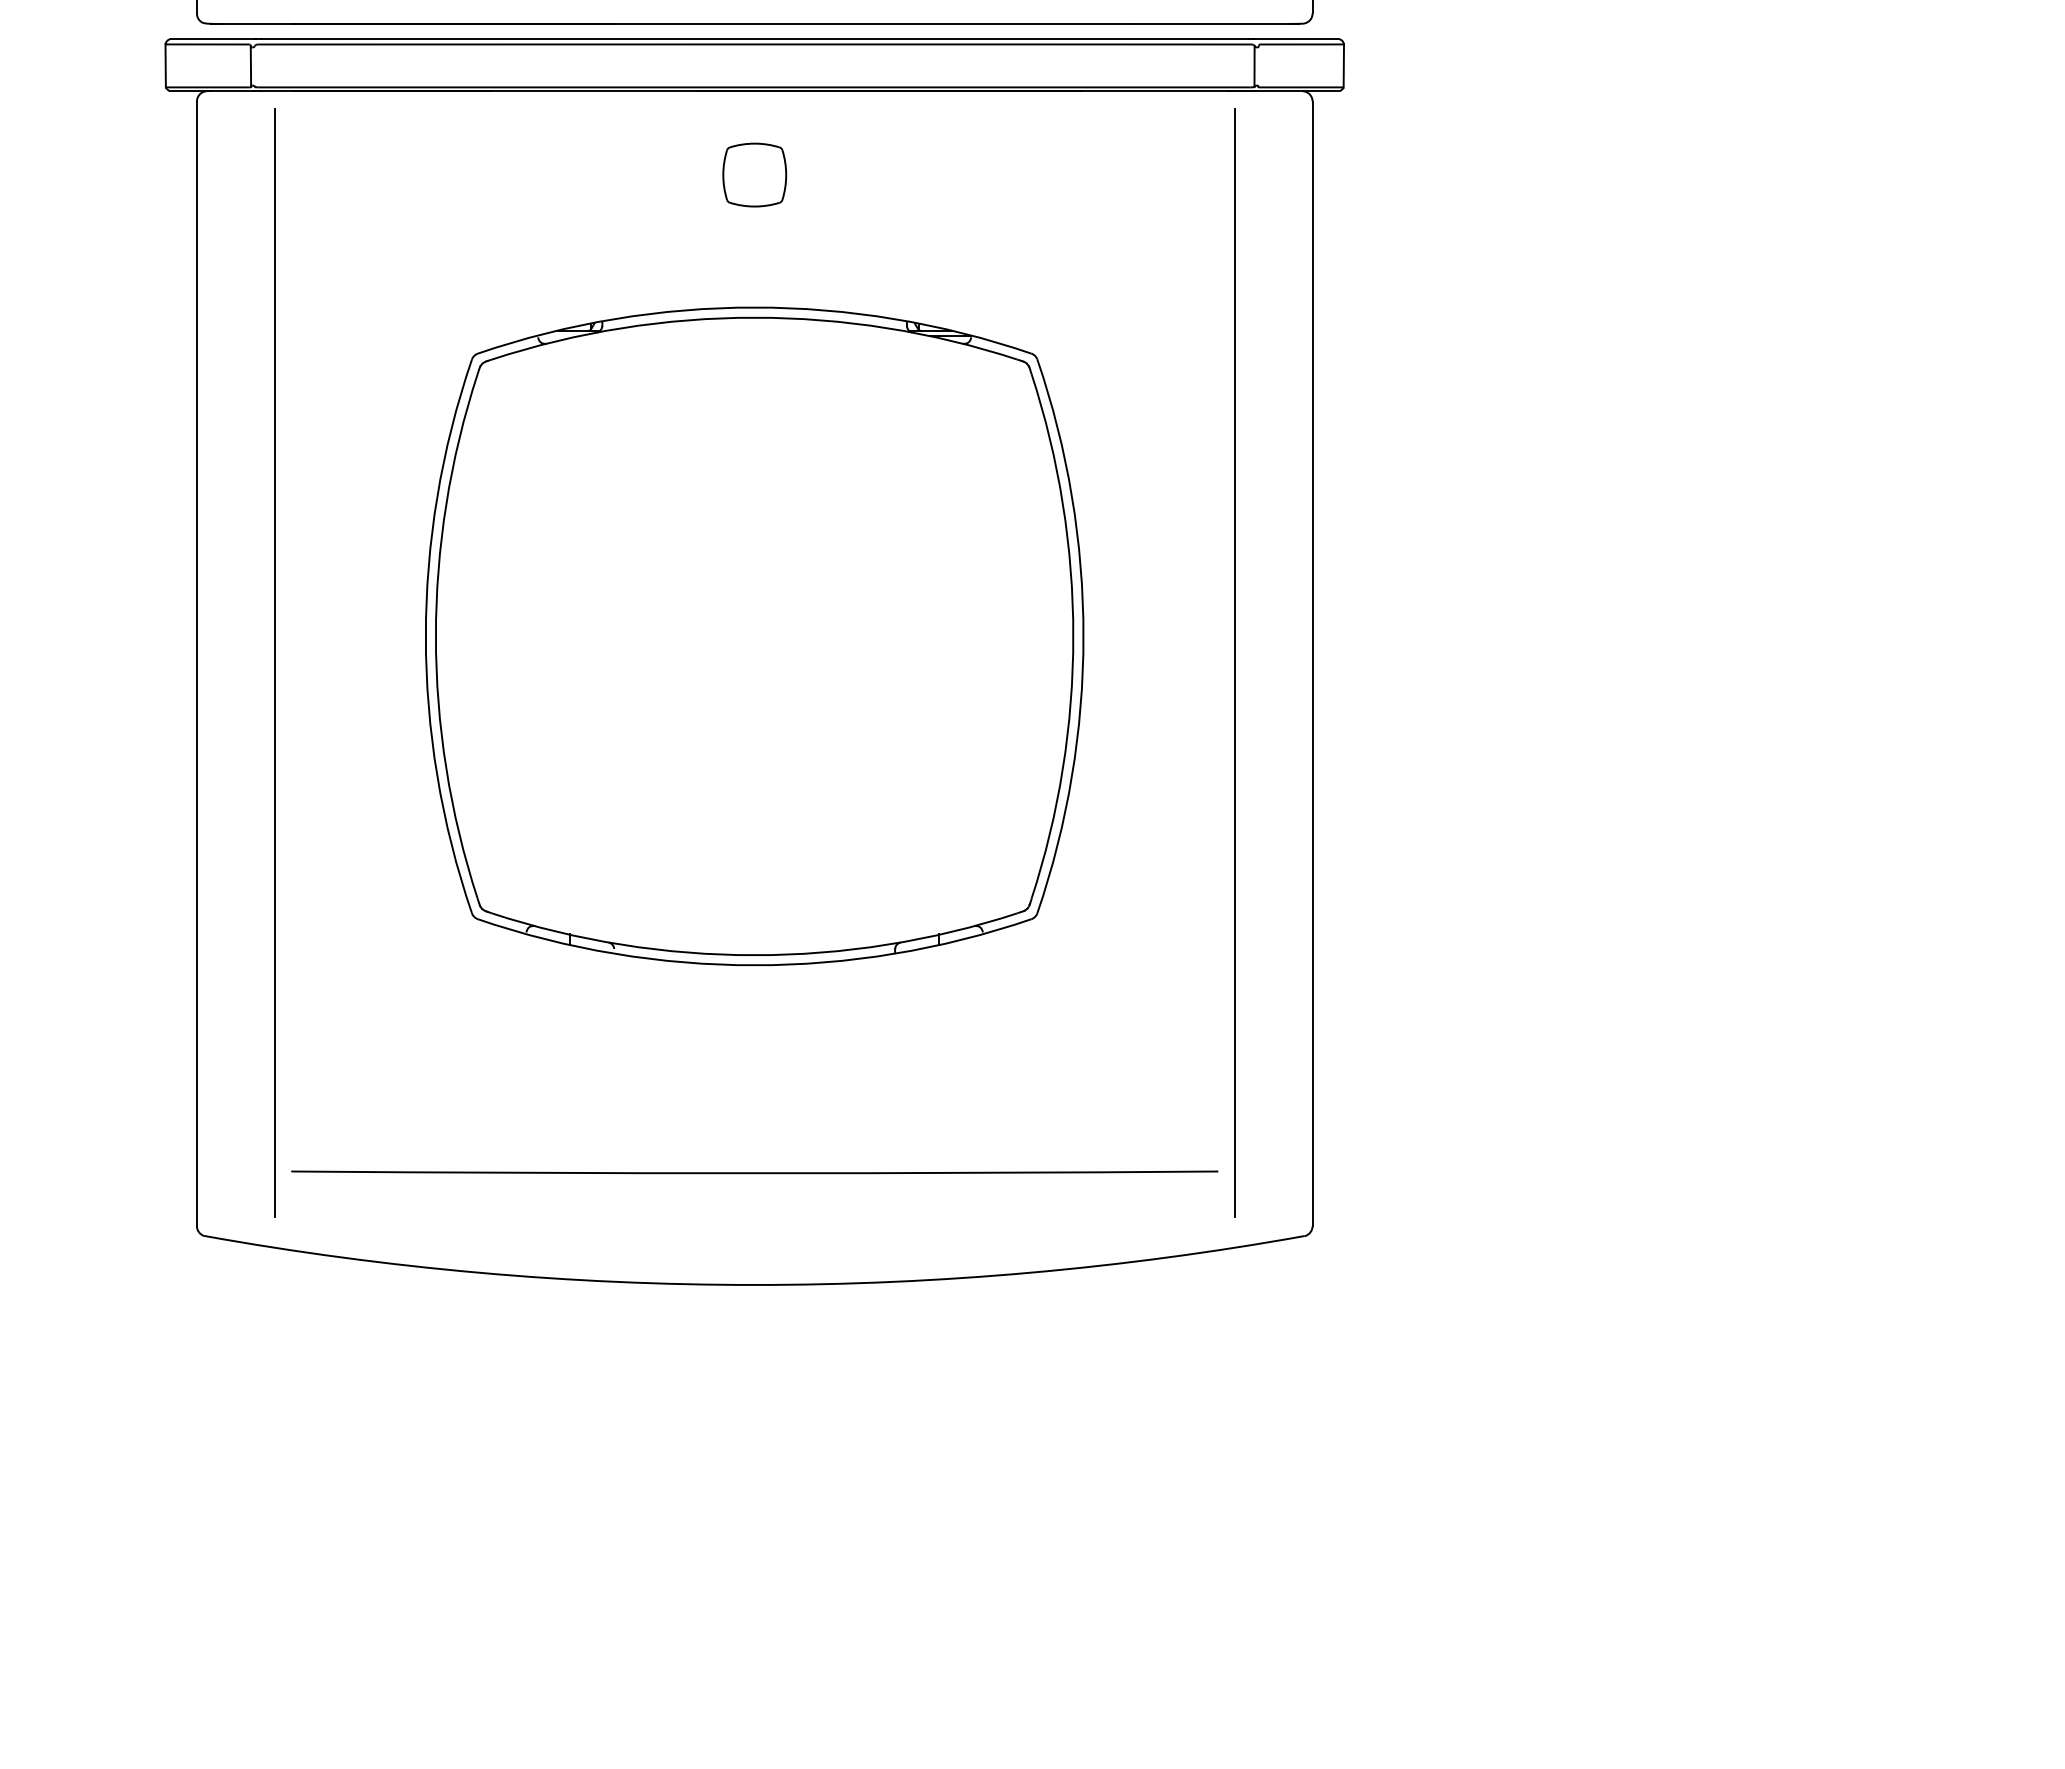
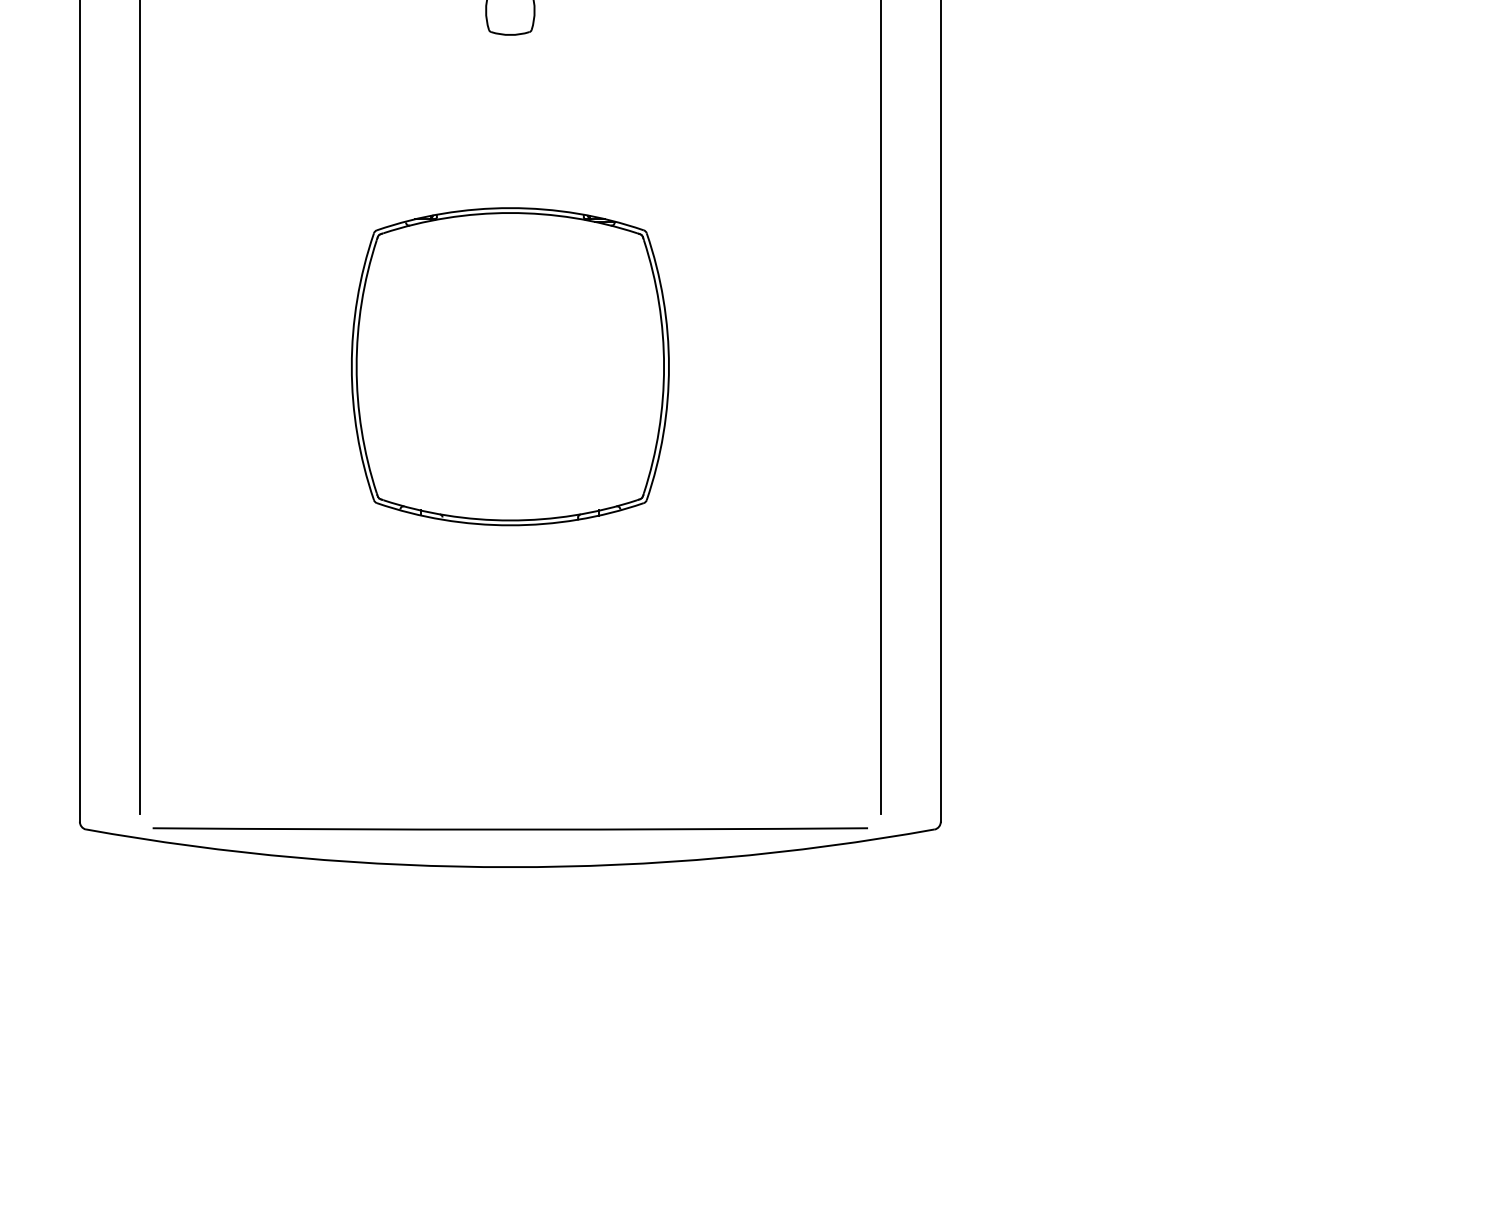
part: (754, 636) -> (510, 366), size x0.62
arc: (754, 1172) -> (510, 829), moved

